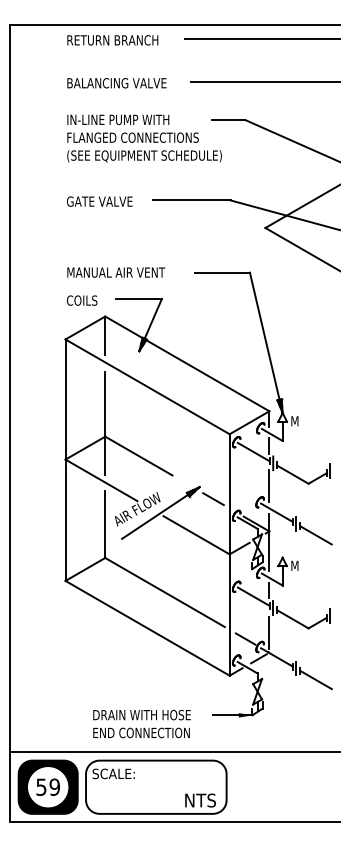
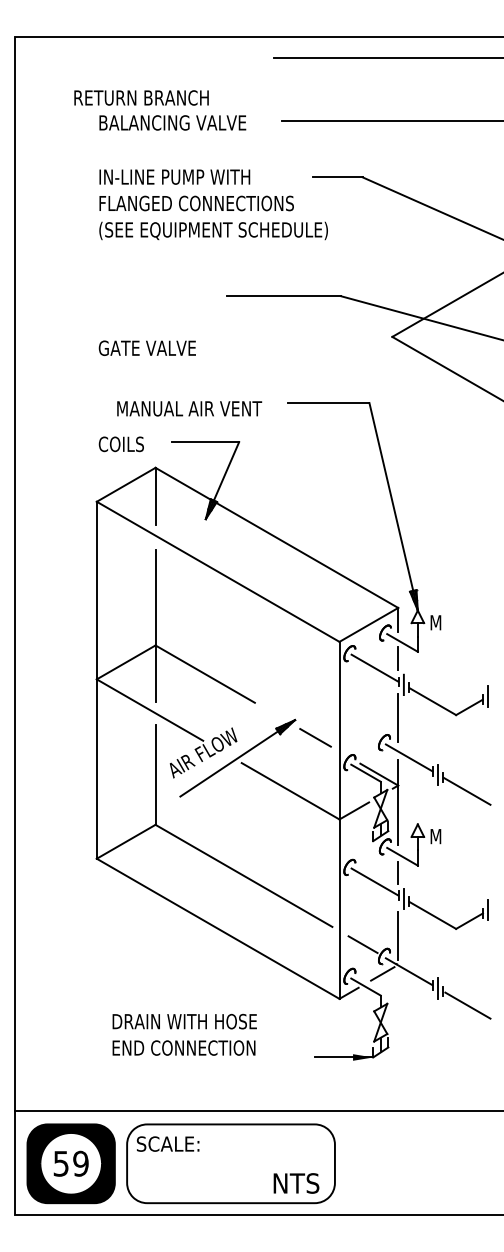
text: (112, 40) -> (141, 98), moved
text: (99, 201) -> (147, 348), moved
text: (116, 272) -> (189, 408), moved
text: (141, 723) -> (183, 1034), moved

